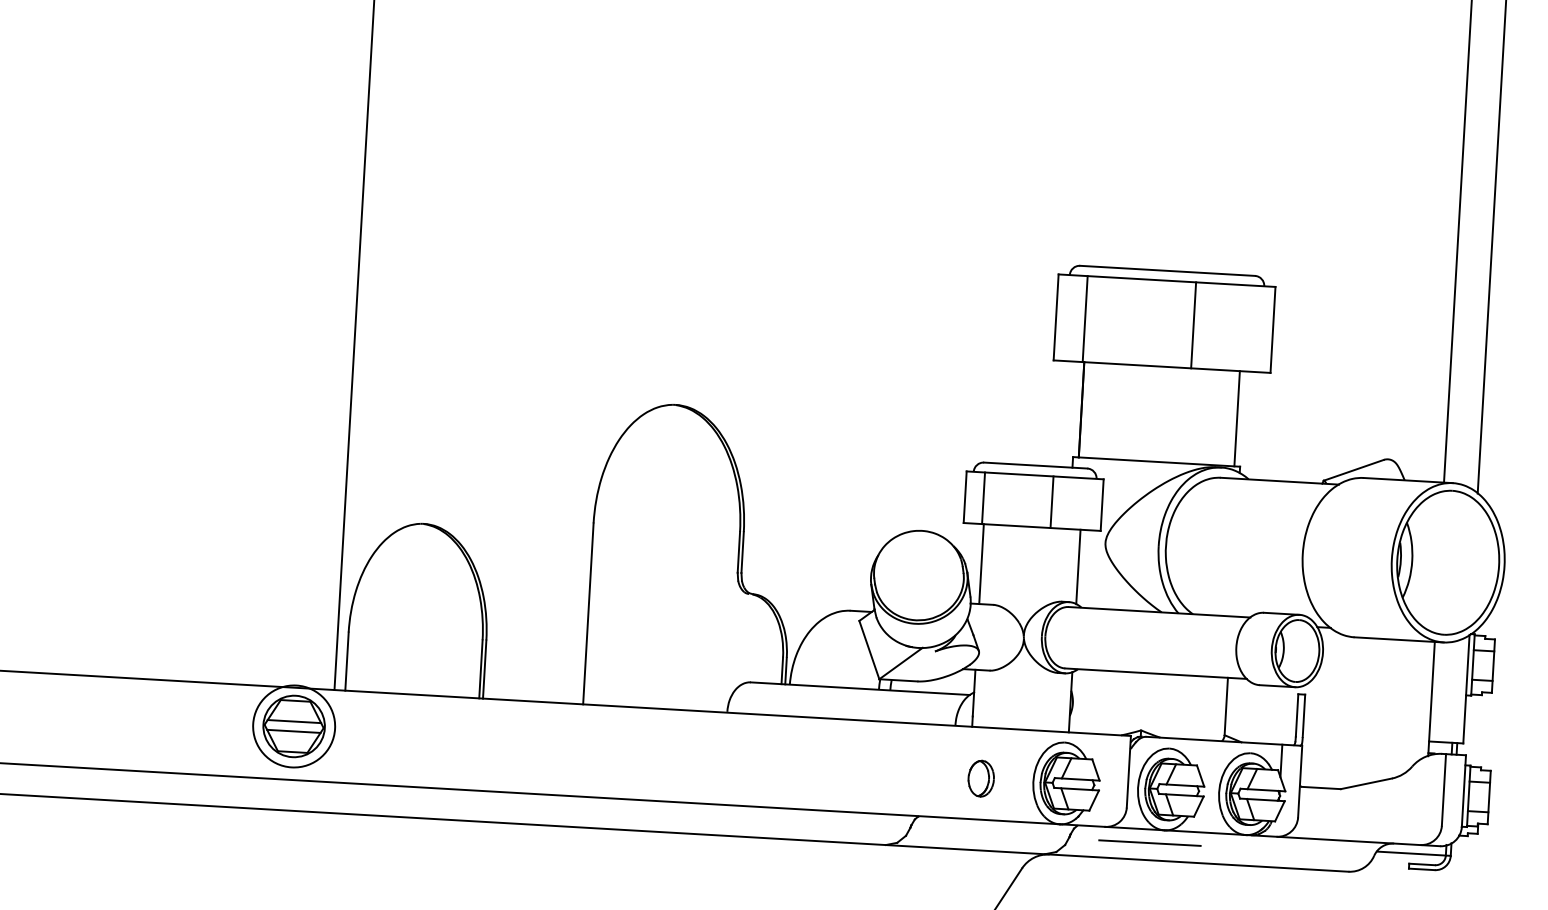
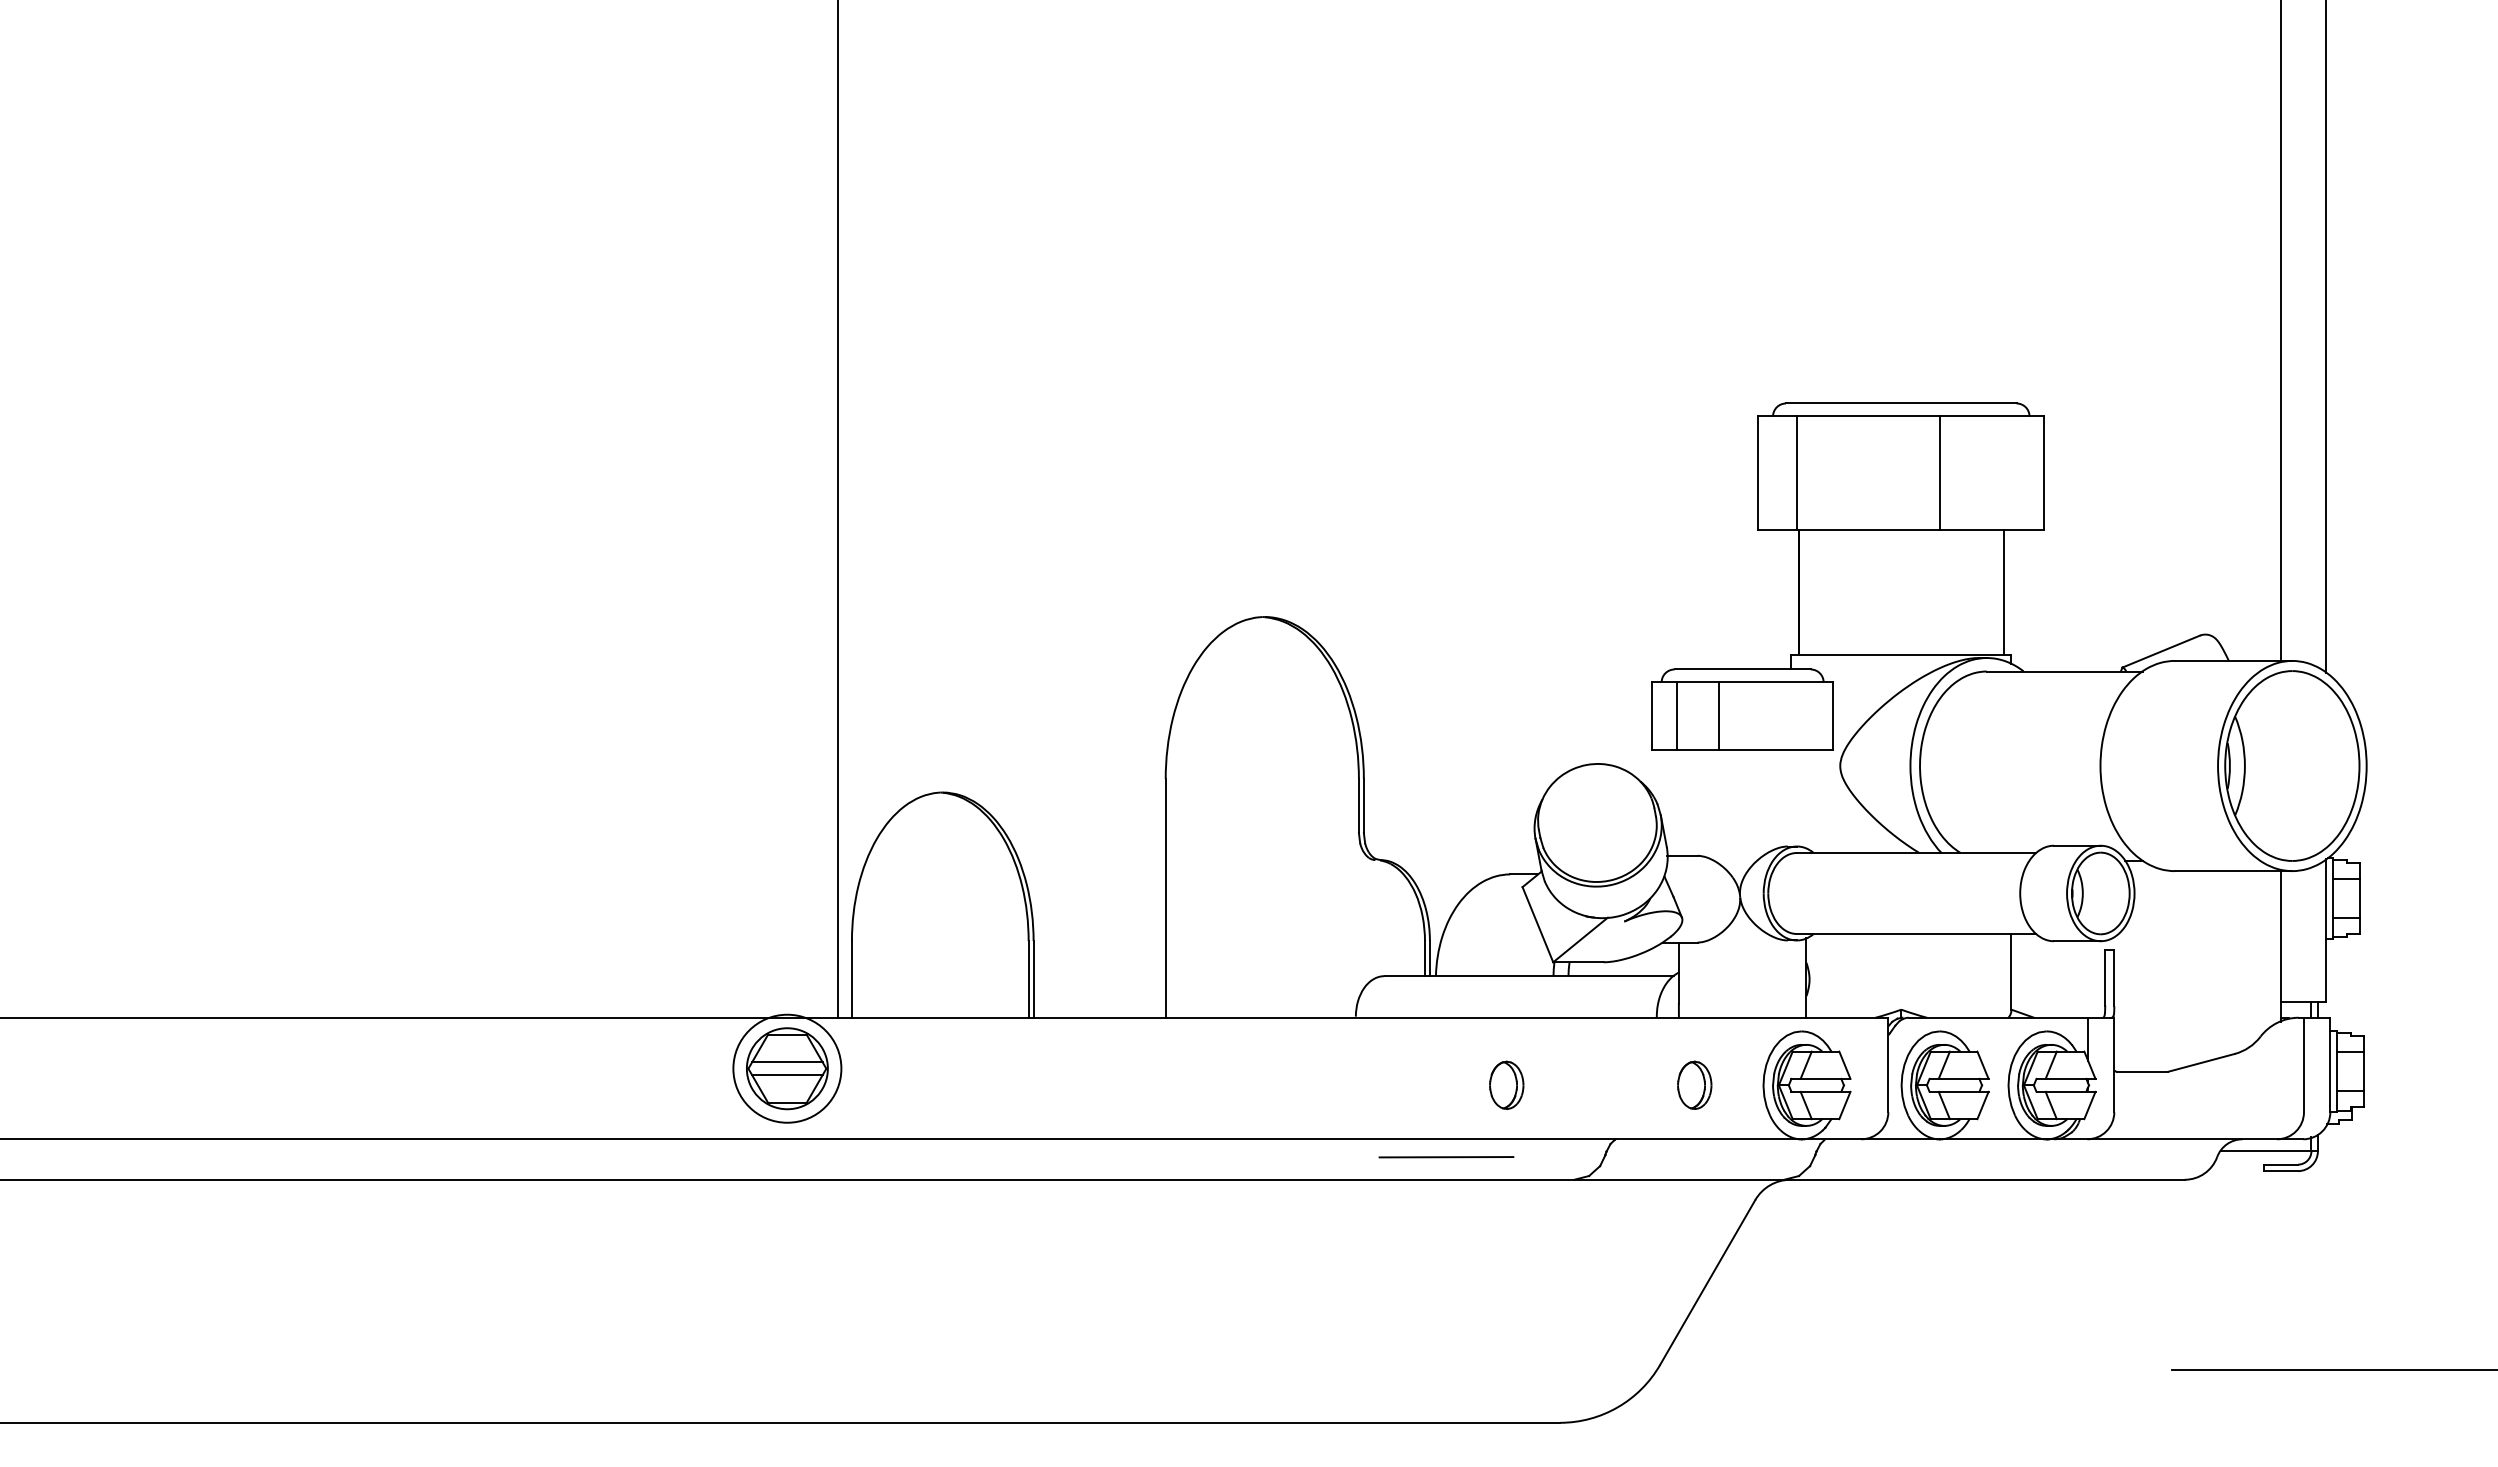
line: (1051, 502) -> (1718, 716), moved
line: (981, 563) -> (1678, 802), removed
line: (1078, 566) -> (1806, 799), removed
part: (838, 769) -> (1506, 1084), added
line: (1149, 843) -> (1446, 1157), moved

